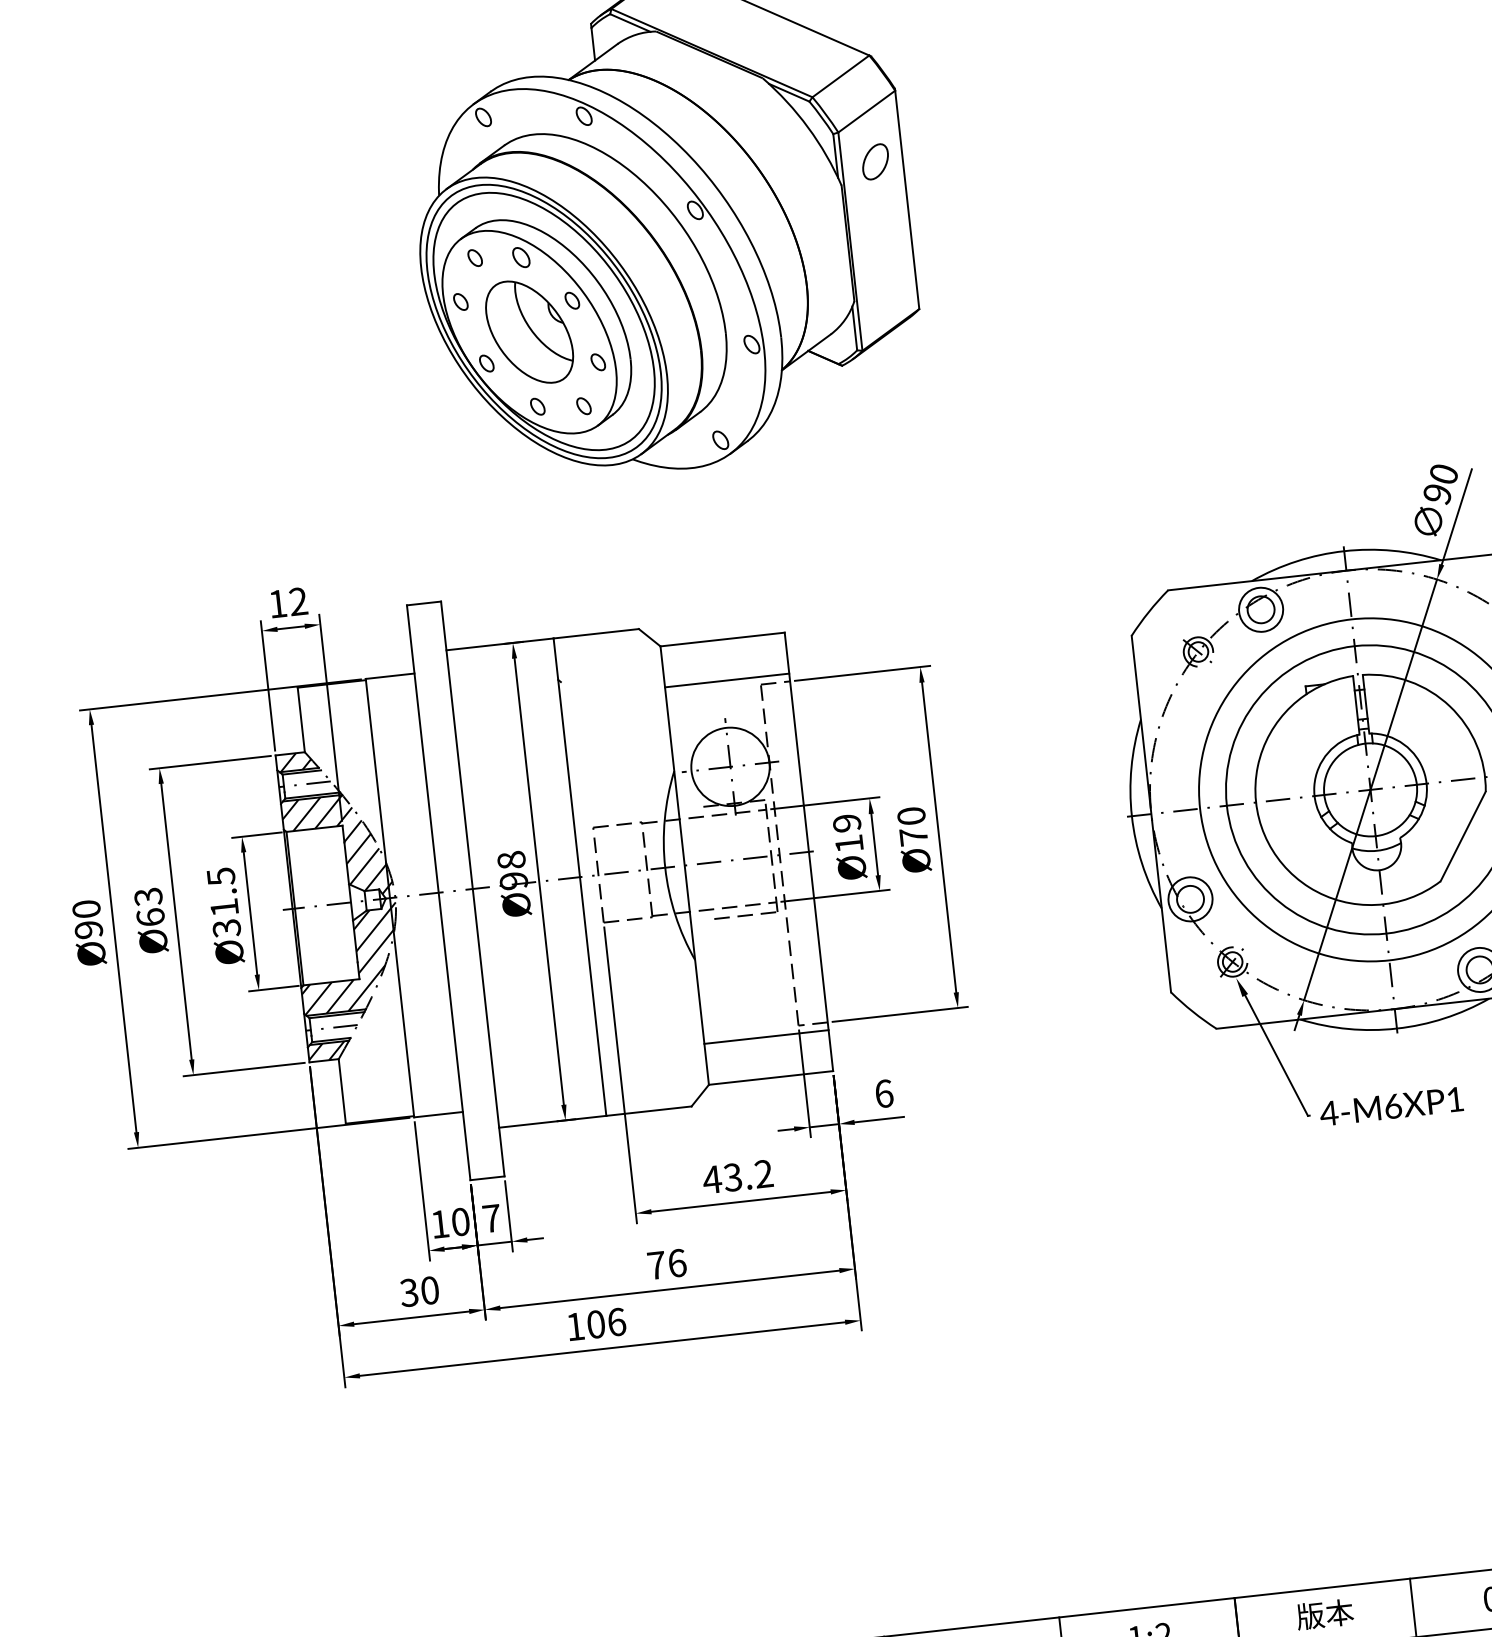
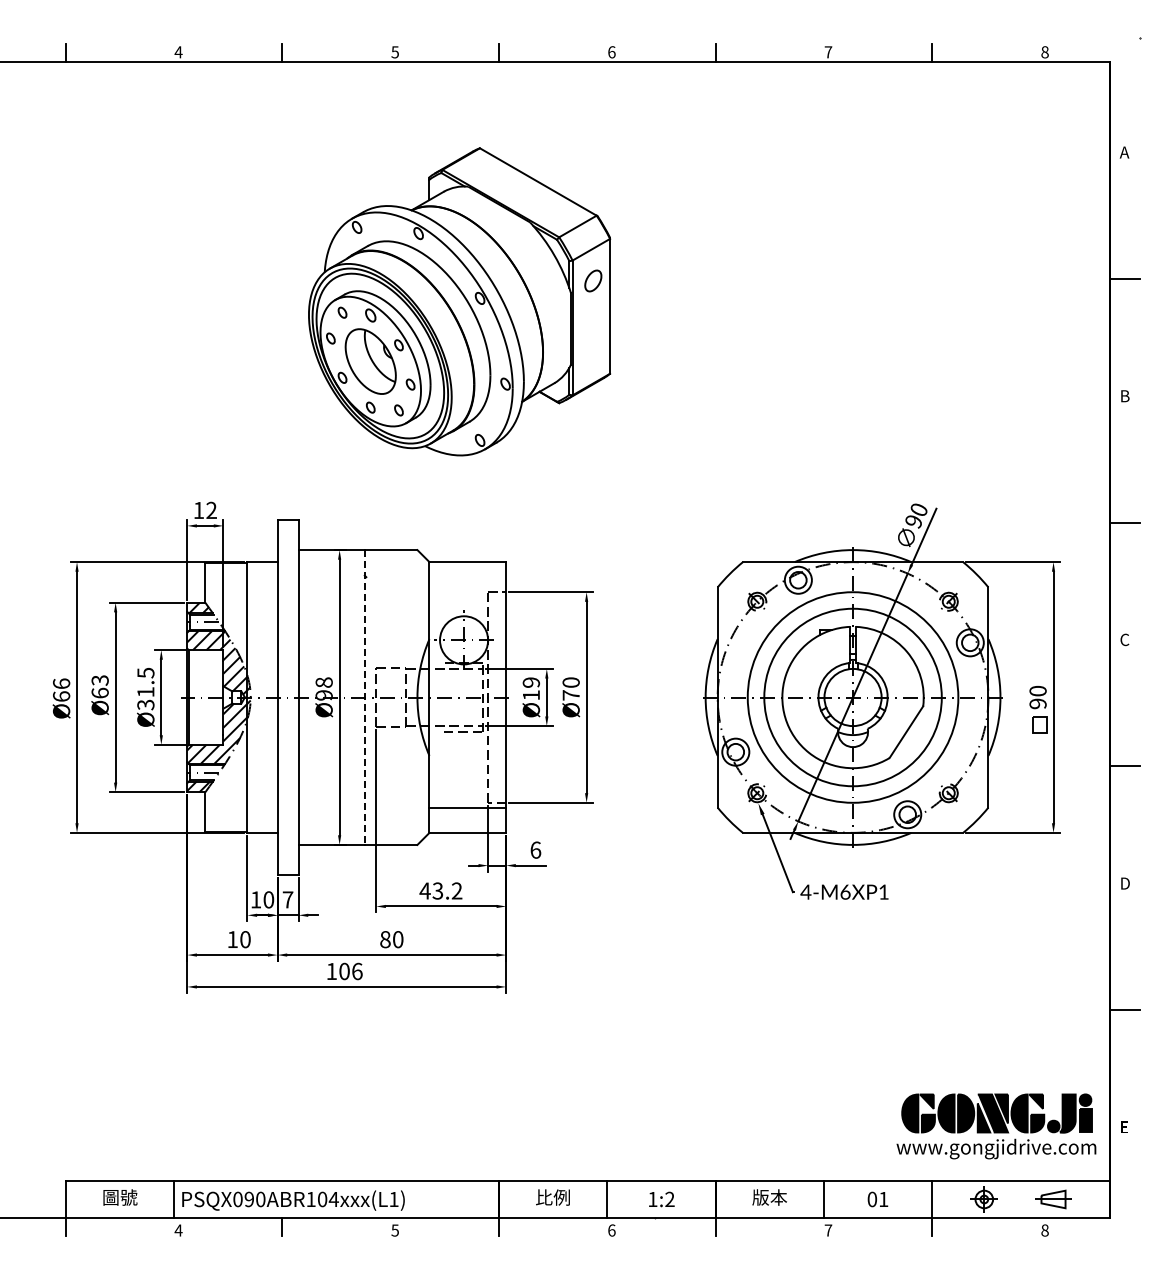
line: (726, 680) -> (467, 587), removed
line: (579, 878) -> (364, 698), solid -> dashed
text: (87, 918) -> (61, 689), Ø90 -> Ø66
text: (666, 1264) -> (391, 939), 76 -> 80
text: (409, 1292) -> (232, 939), 30 -> 10

